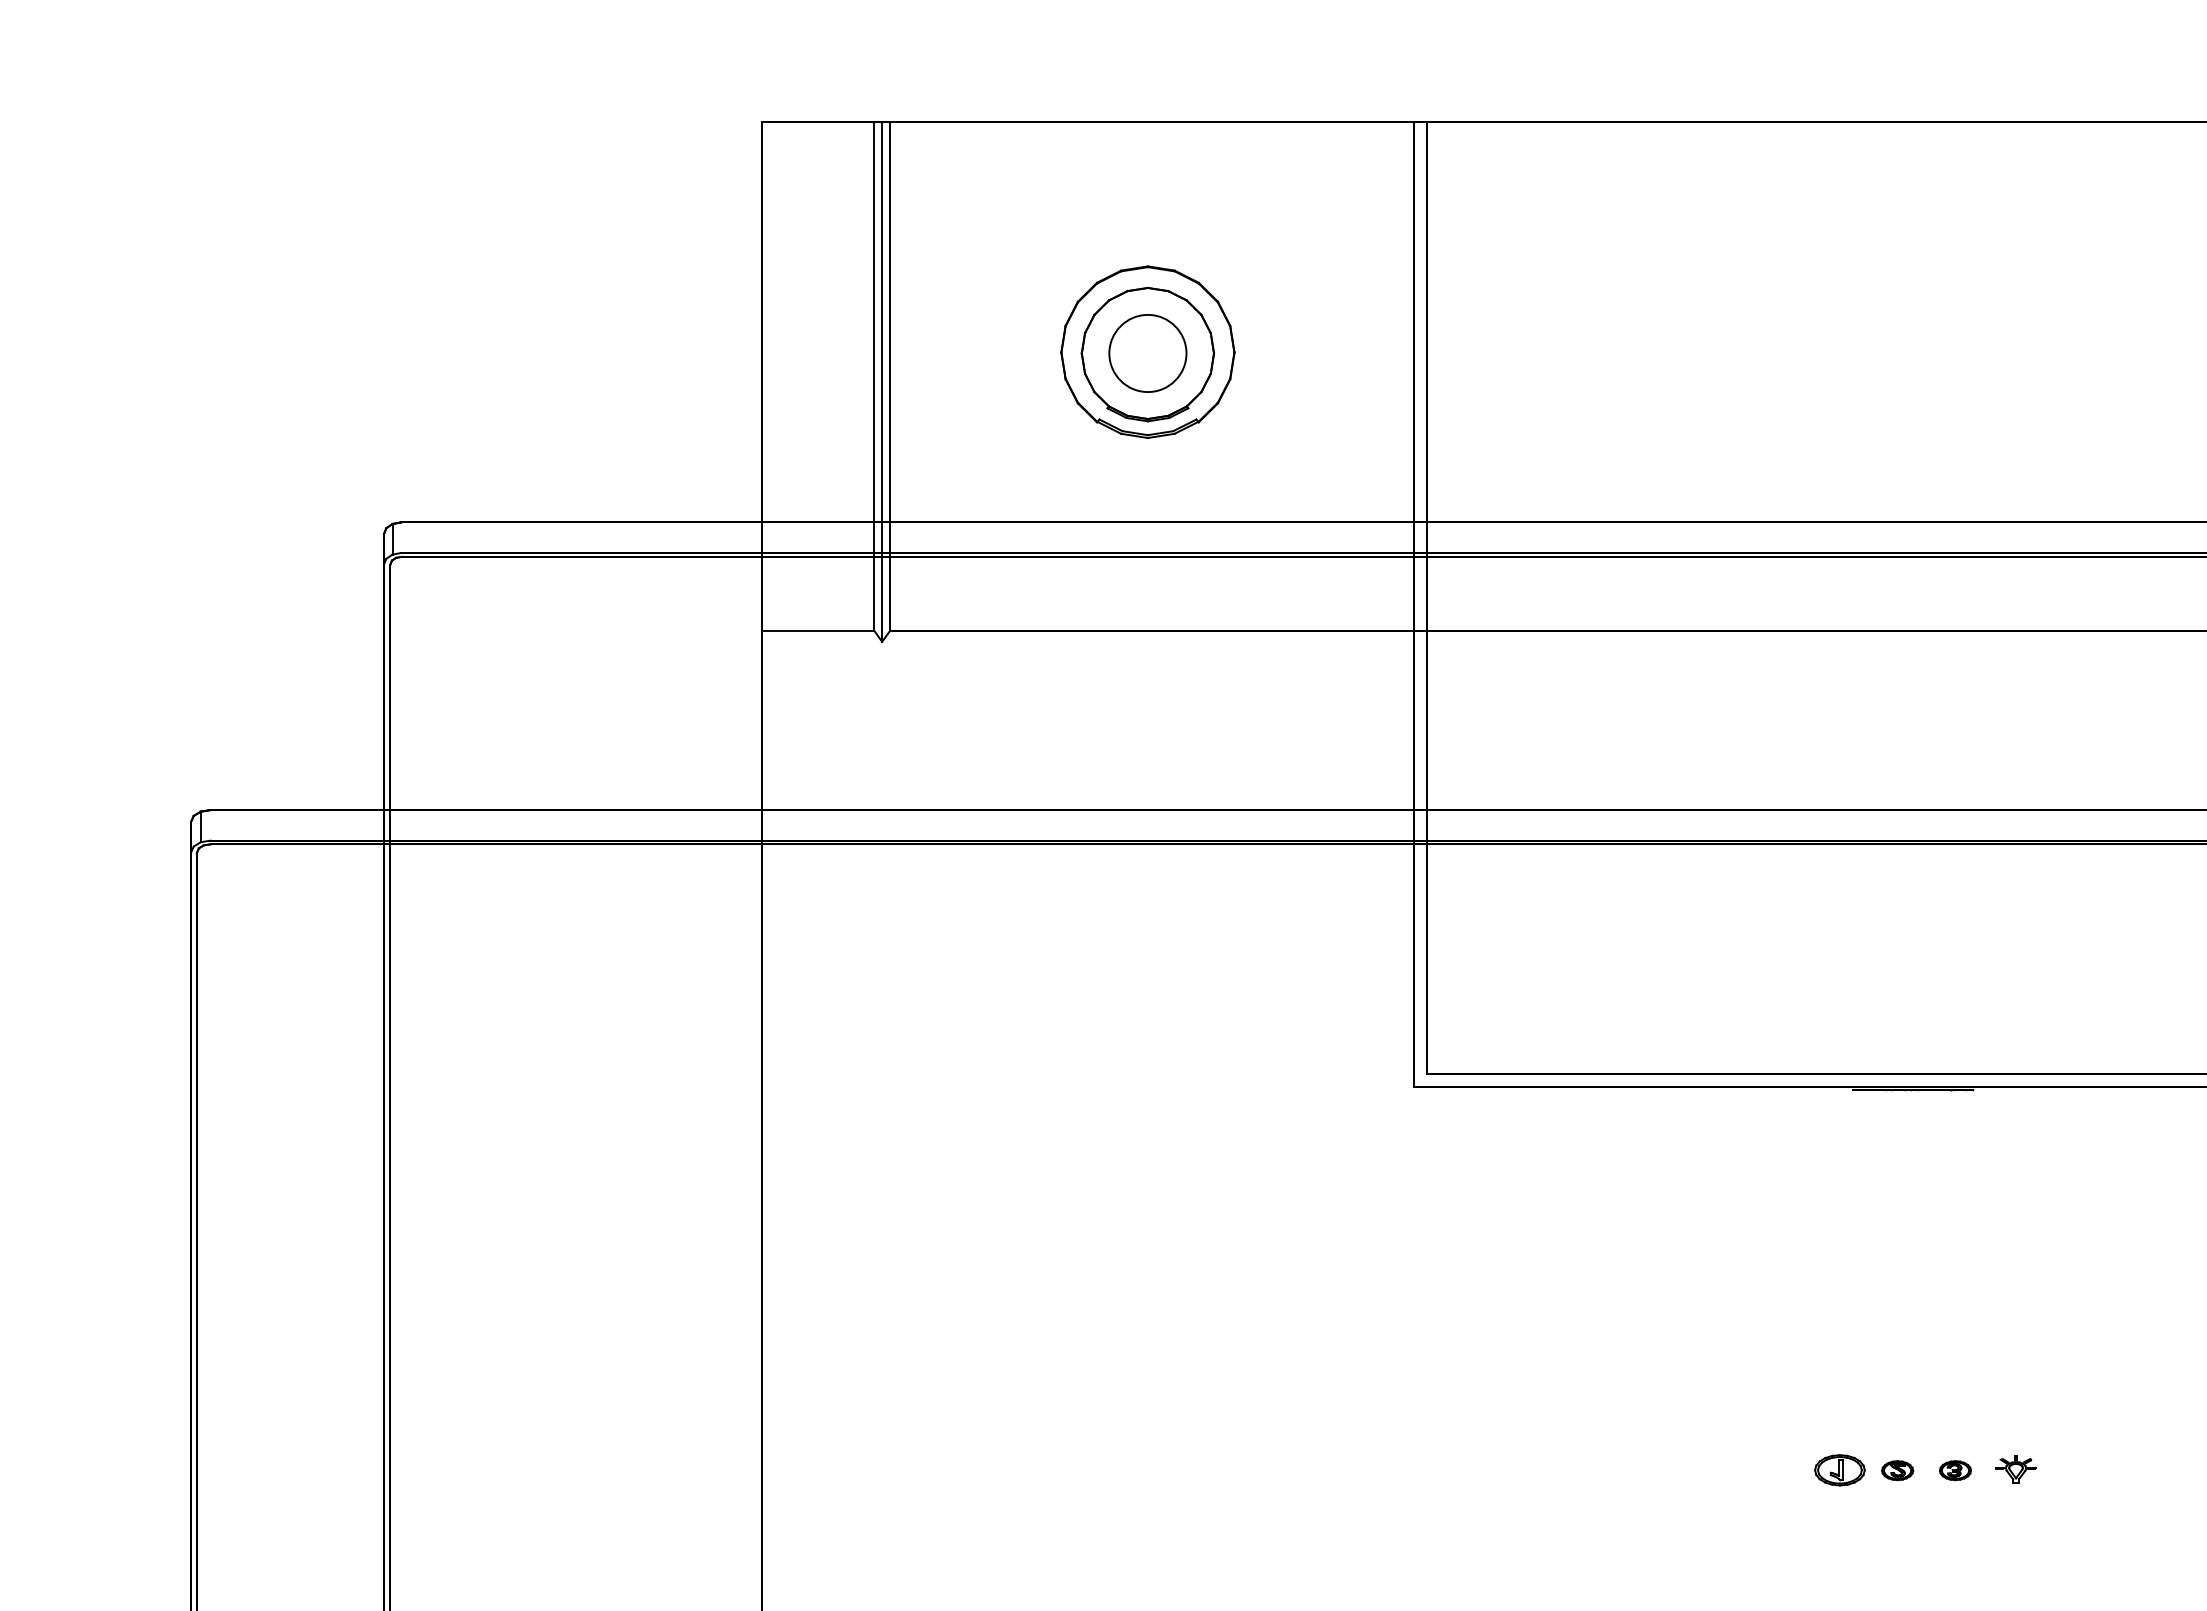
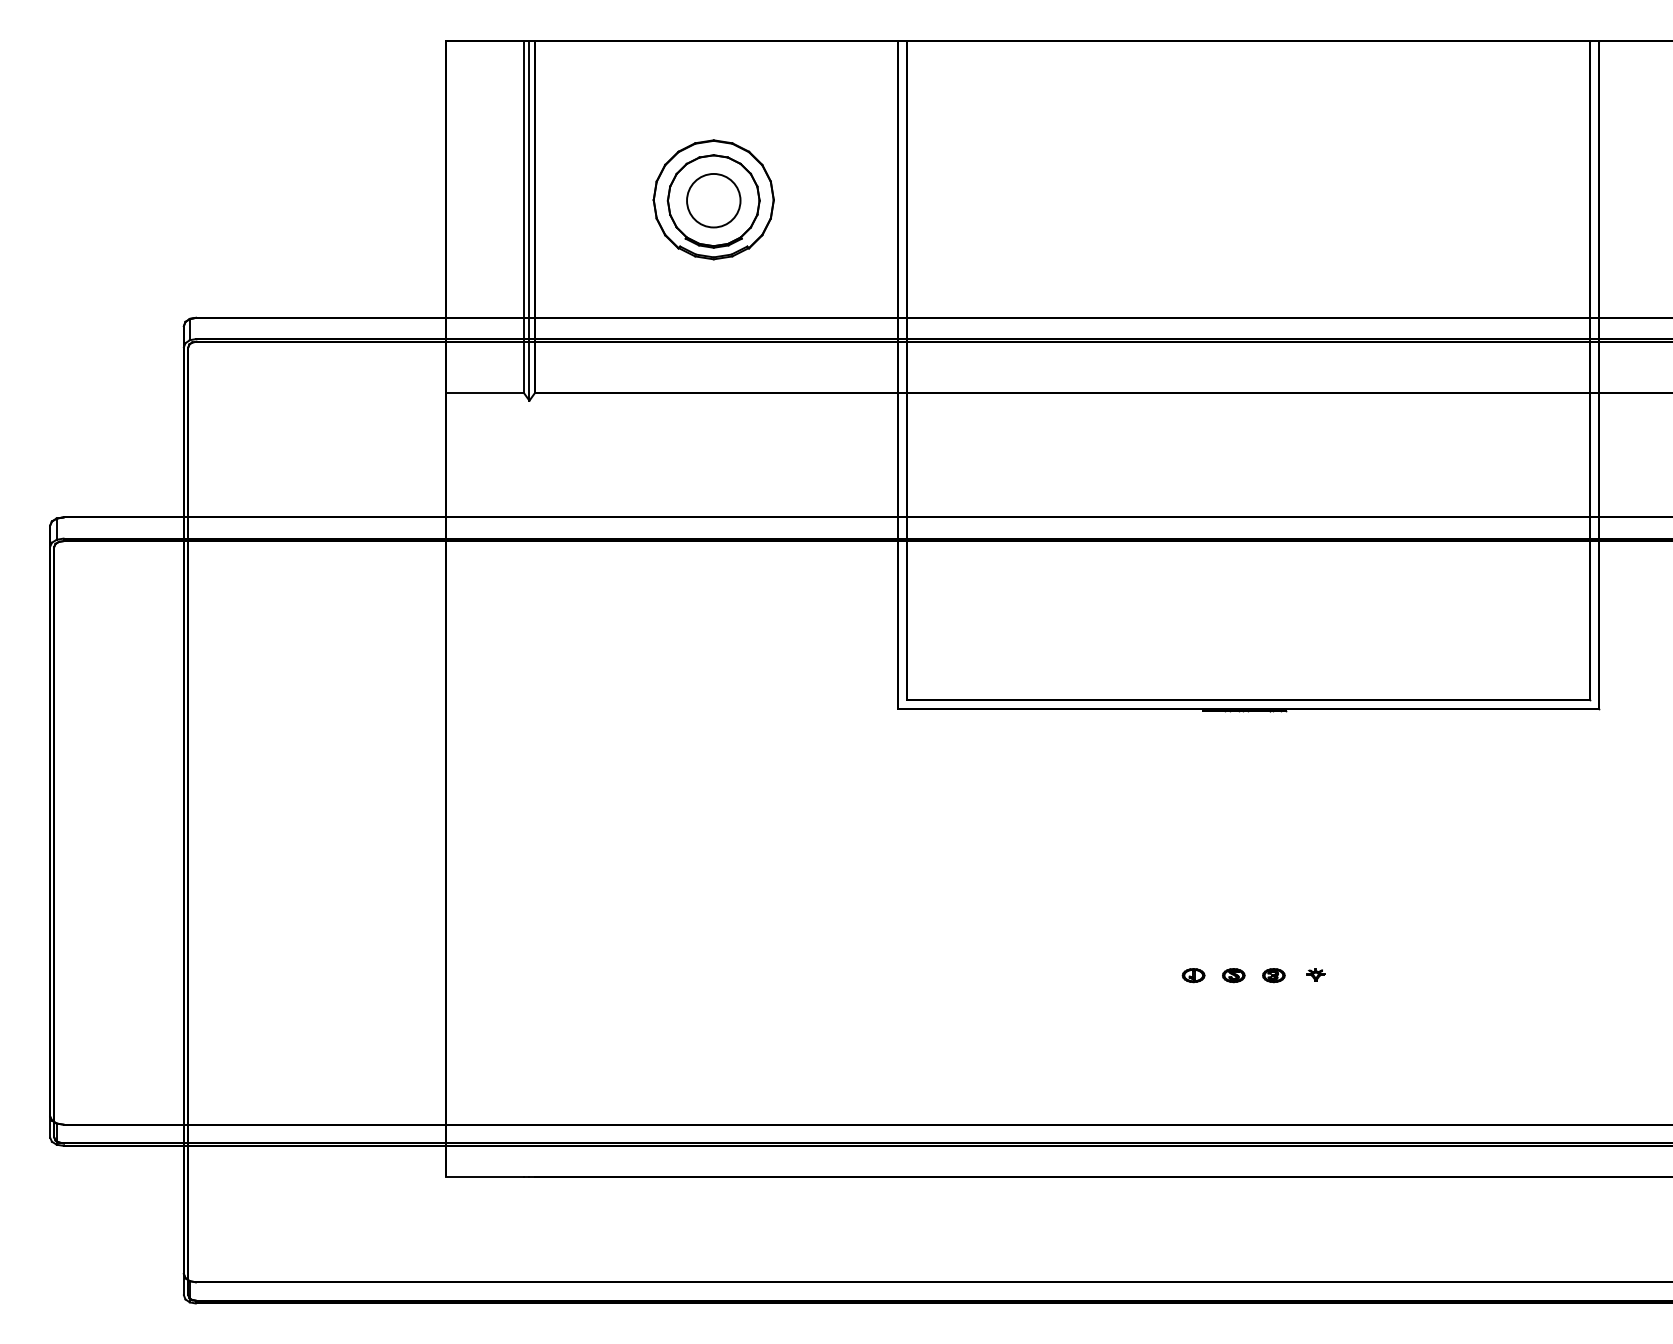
part: (2015, 1469) -> (1315, 974), size x0.62
part: (1839, 1470) -> (1193, 975), size x0.62

